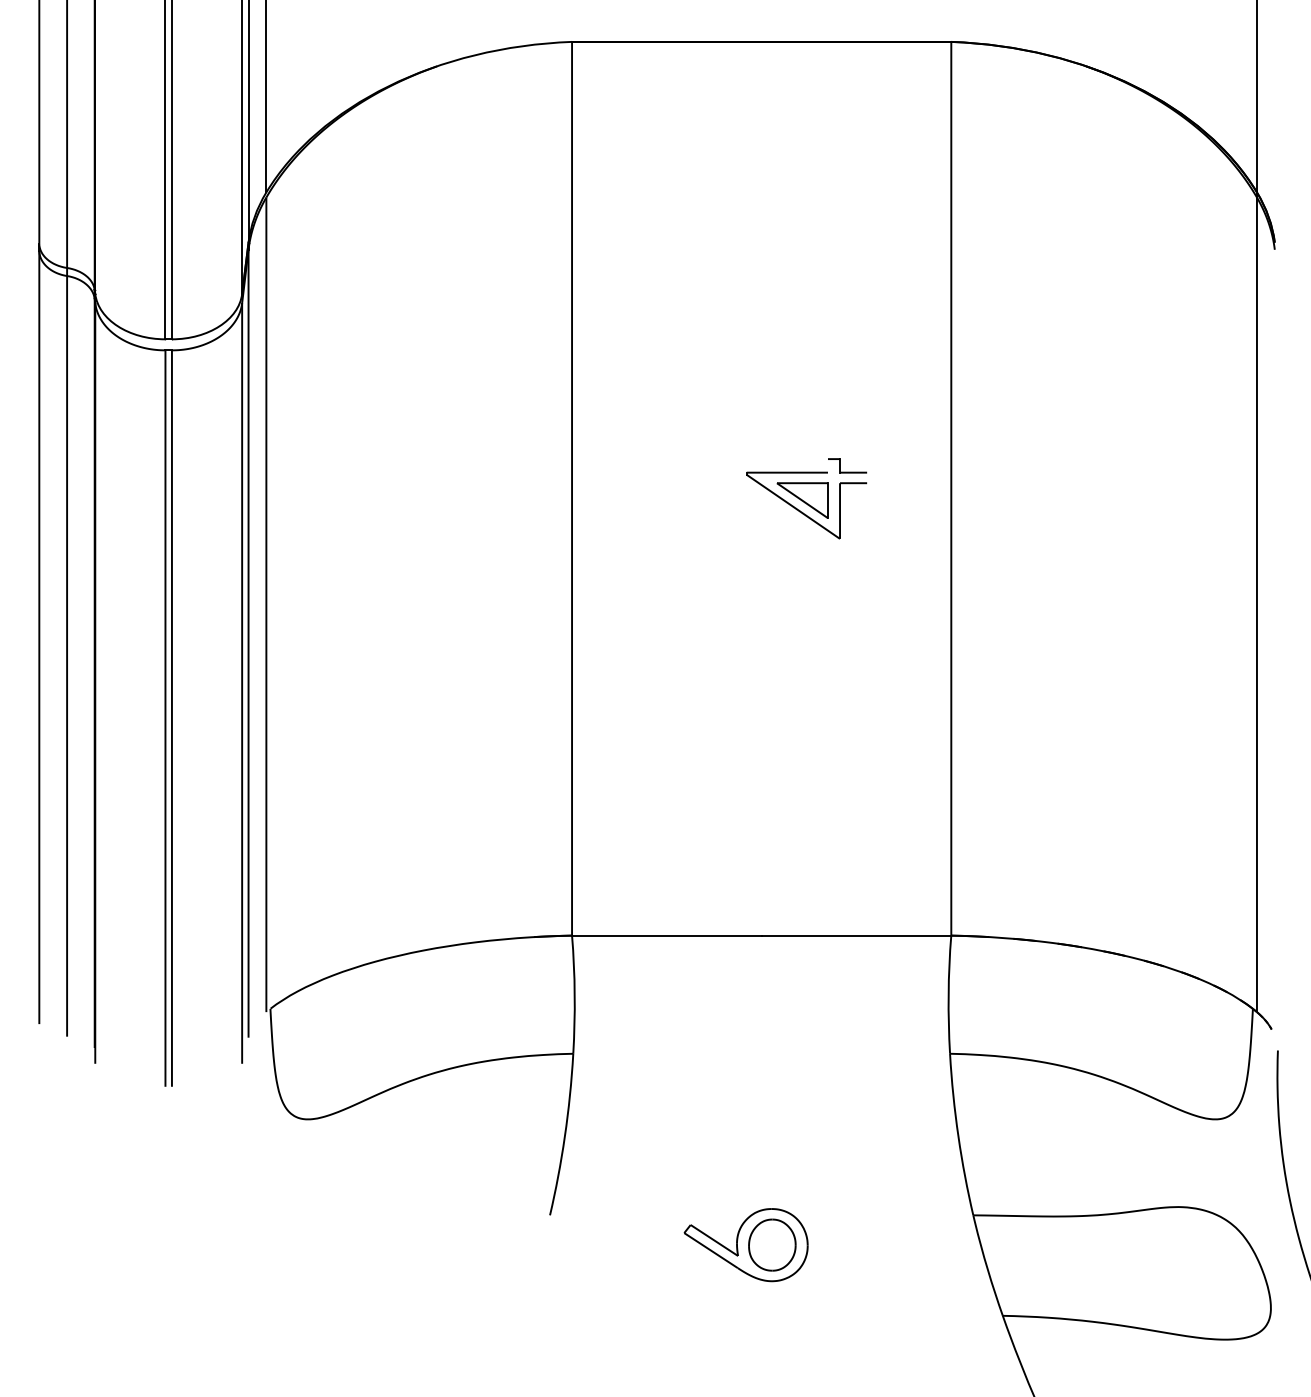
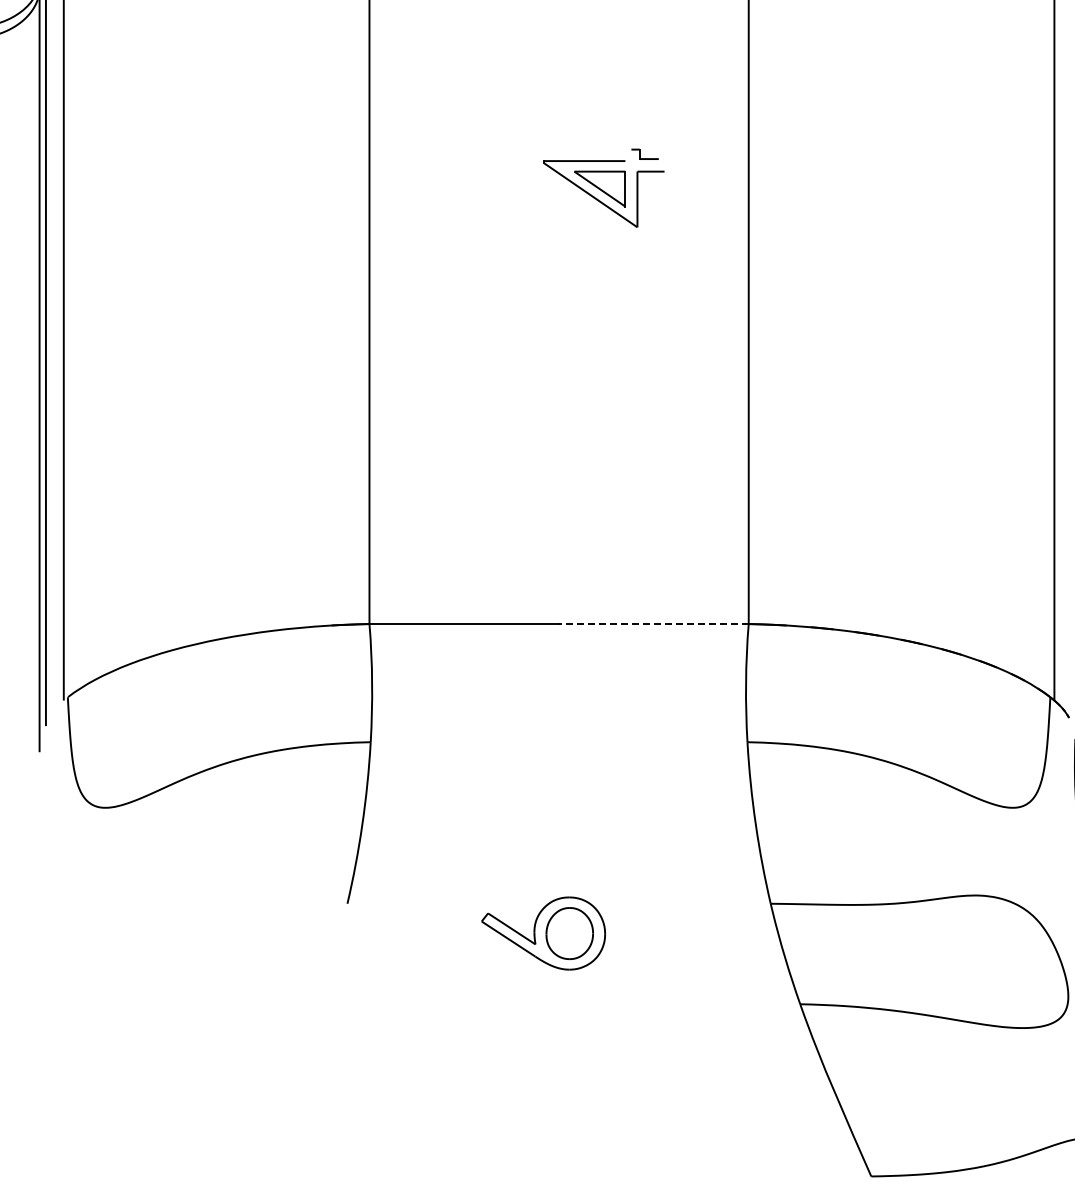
part: (847, 465) -> (644, 153), size x0.7
line: (856, 935) -> (653, 623), solid -> dashed

